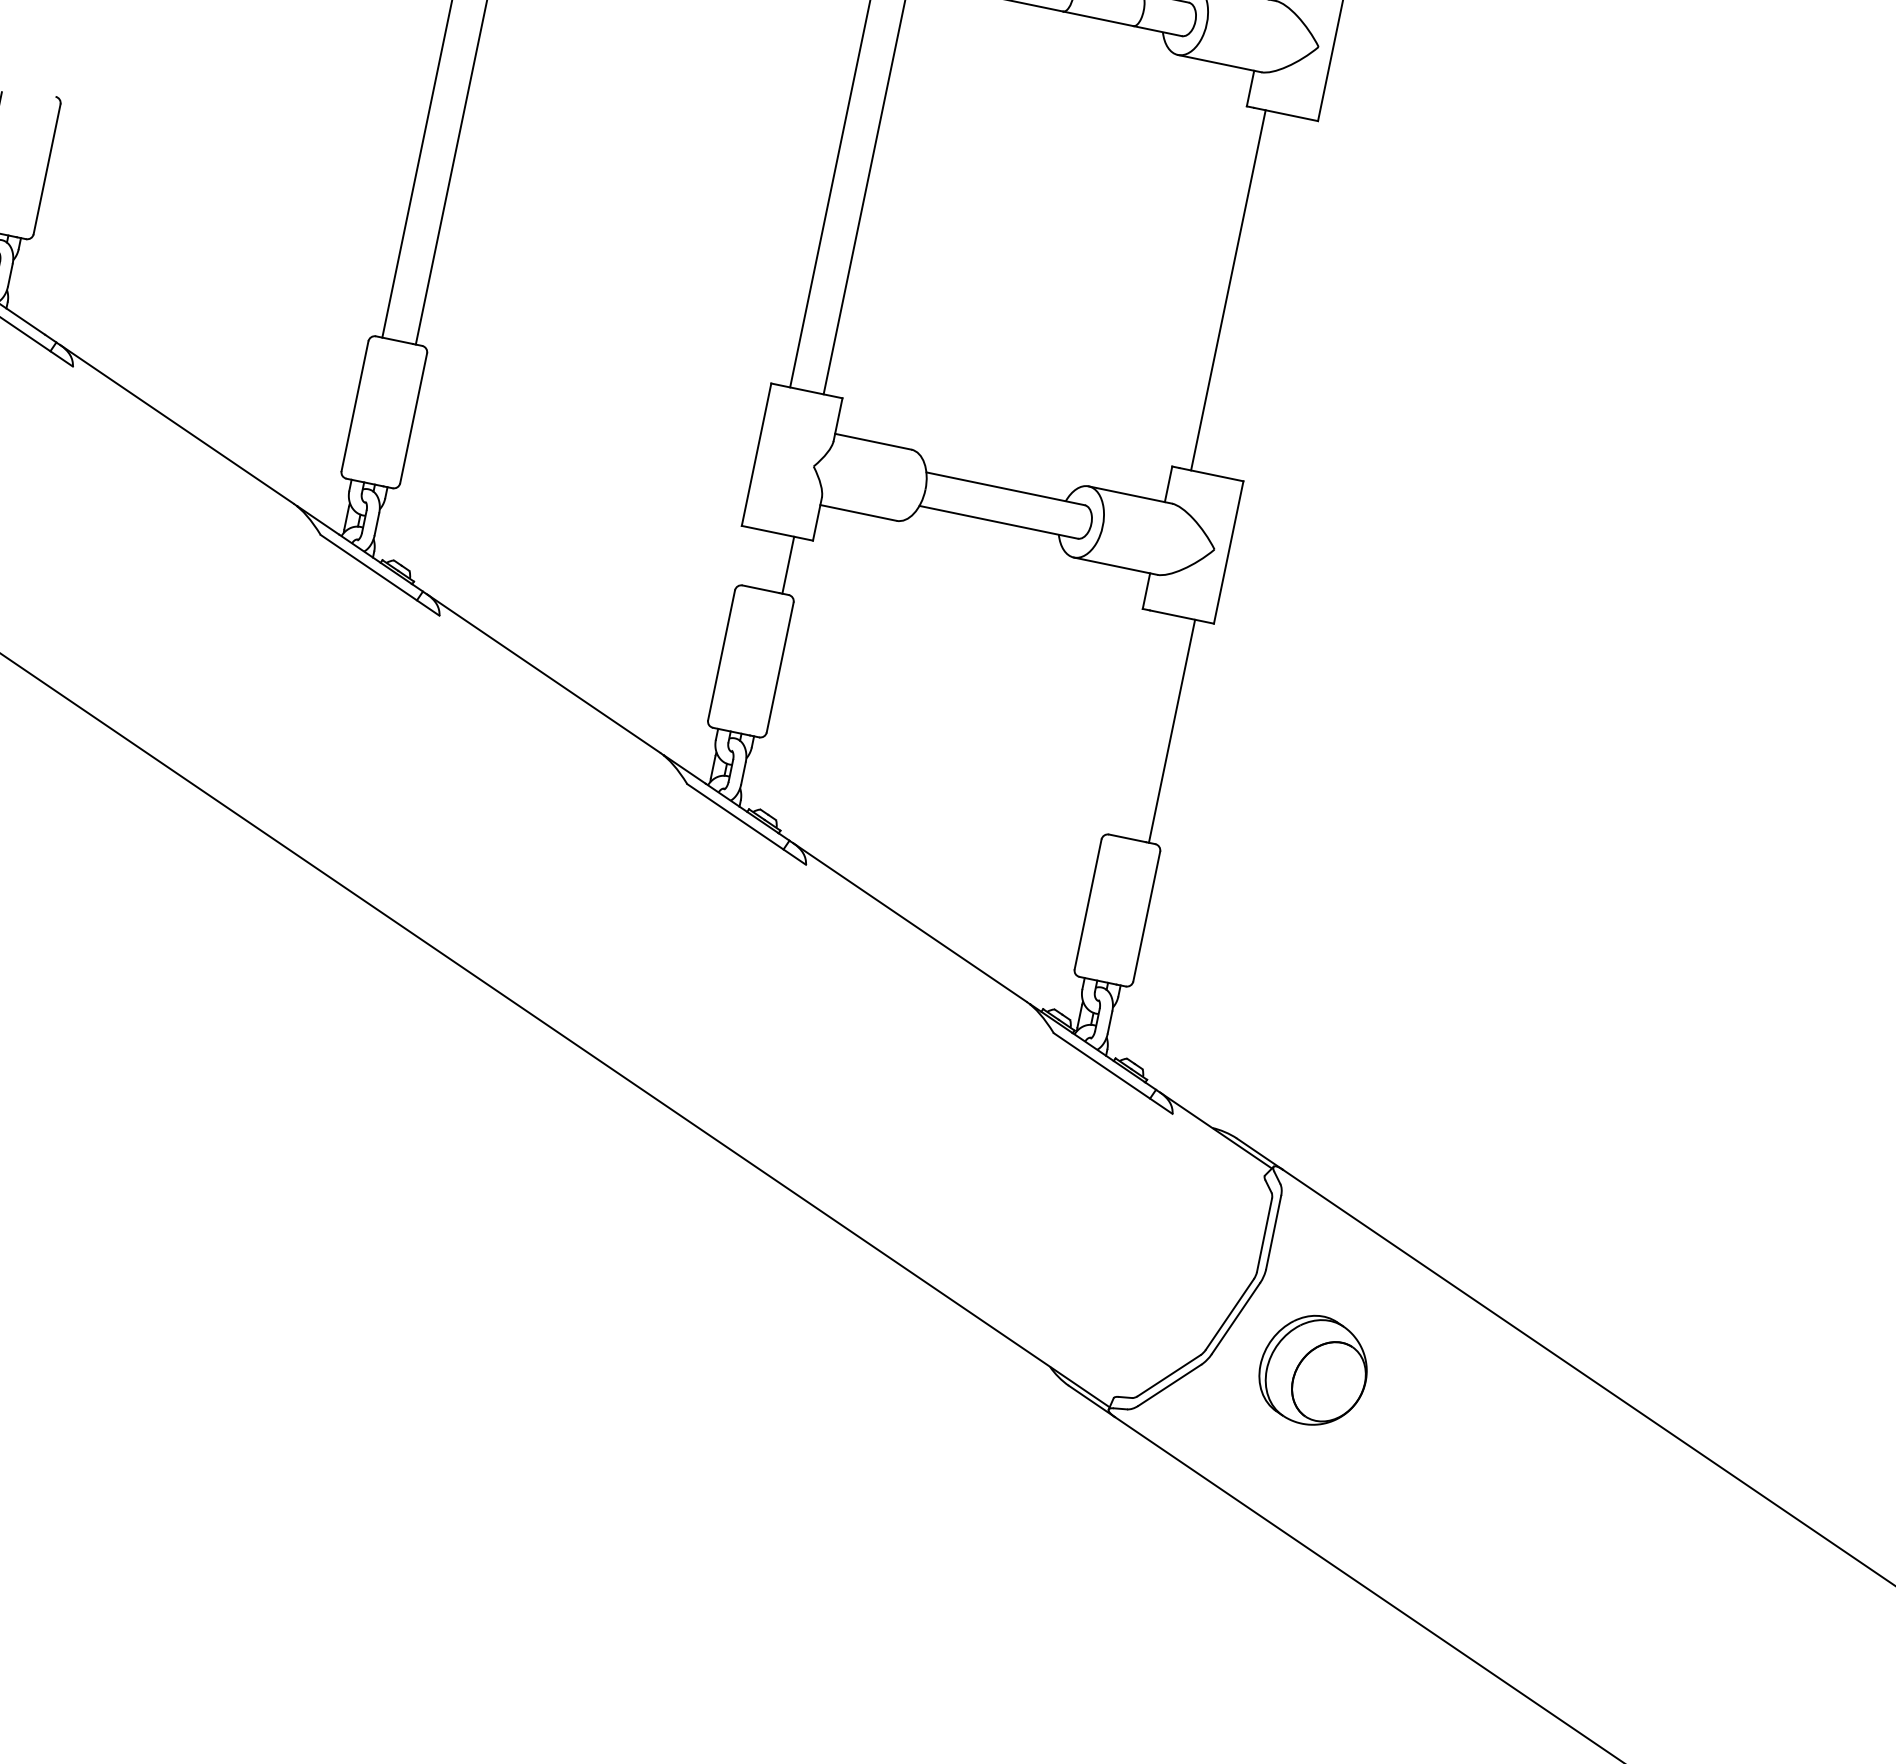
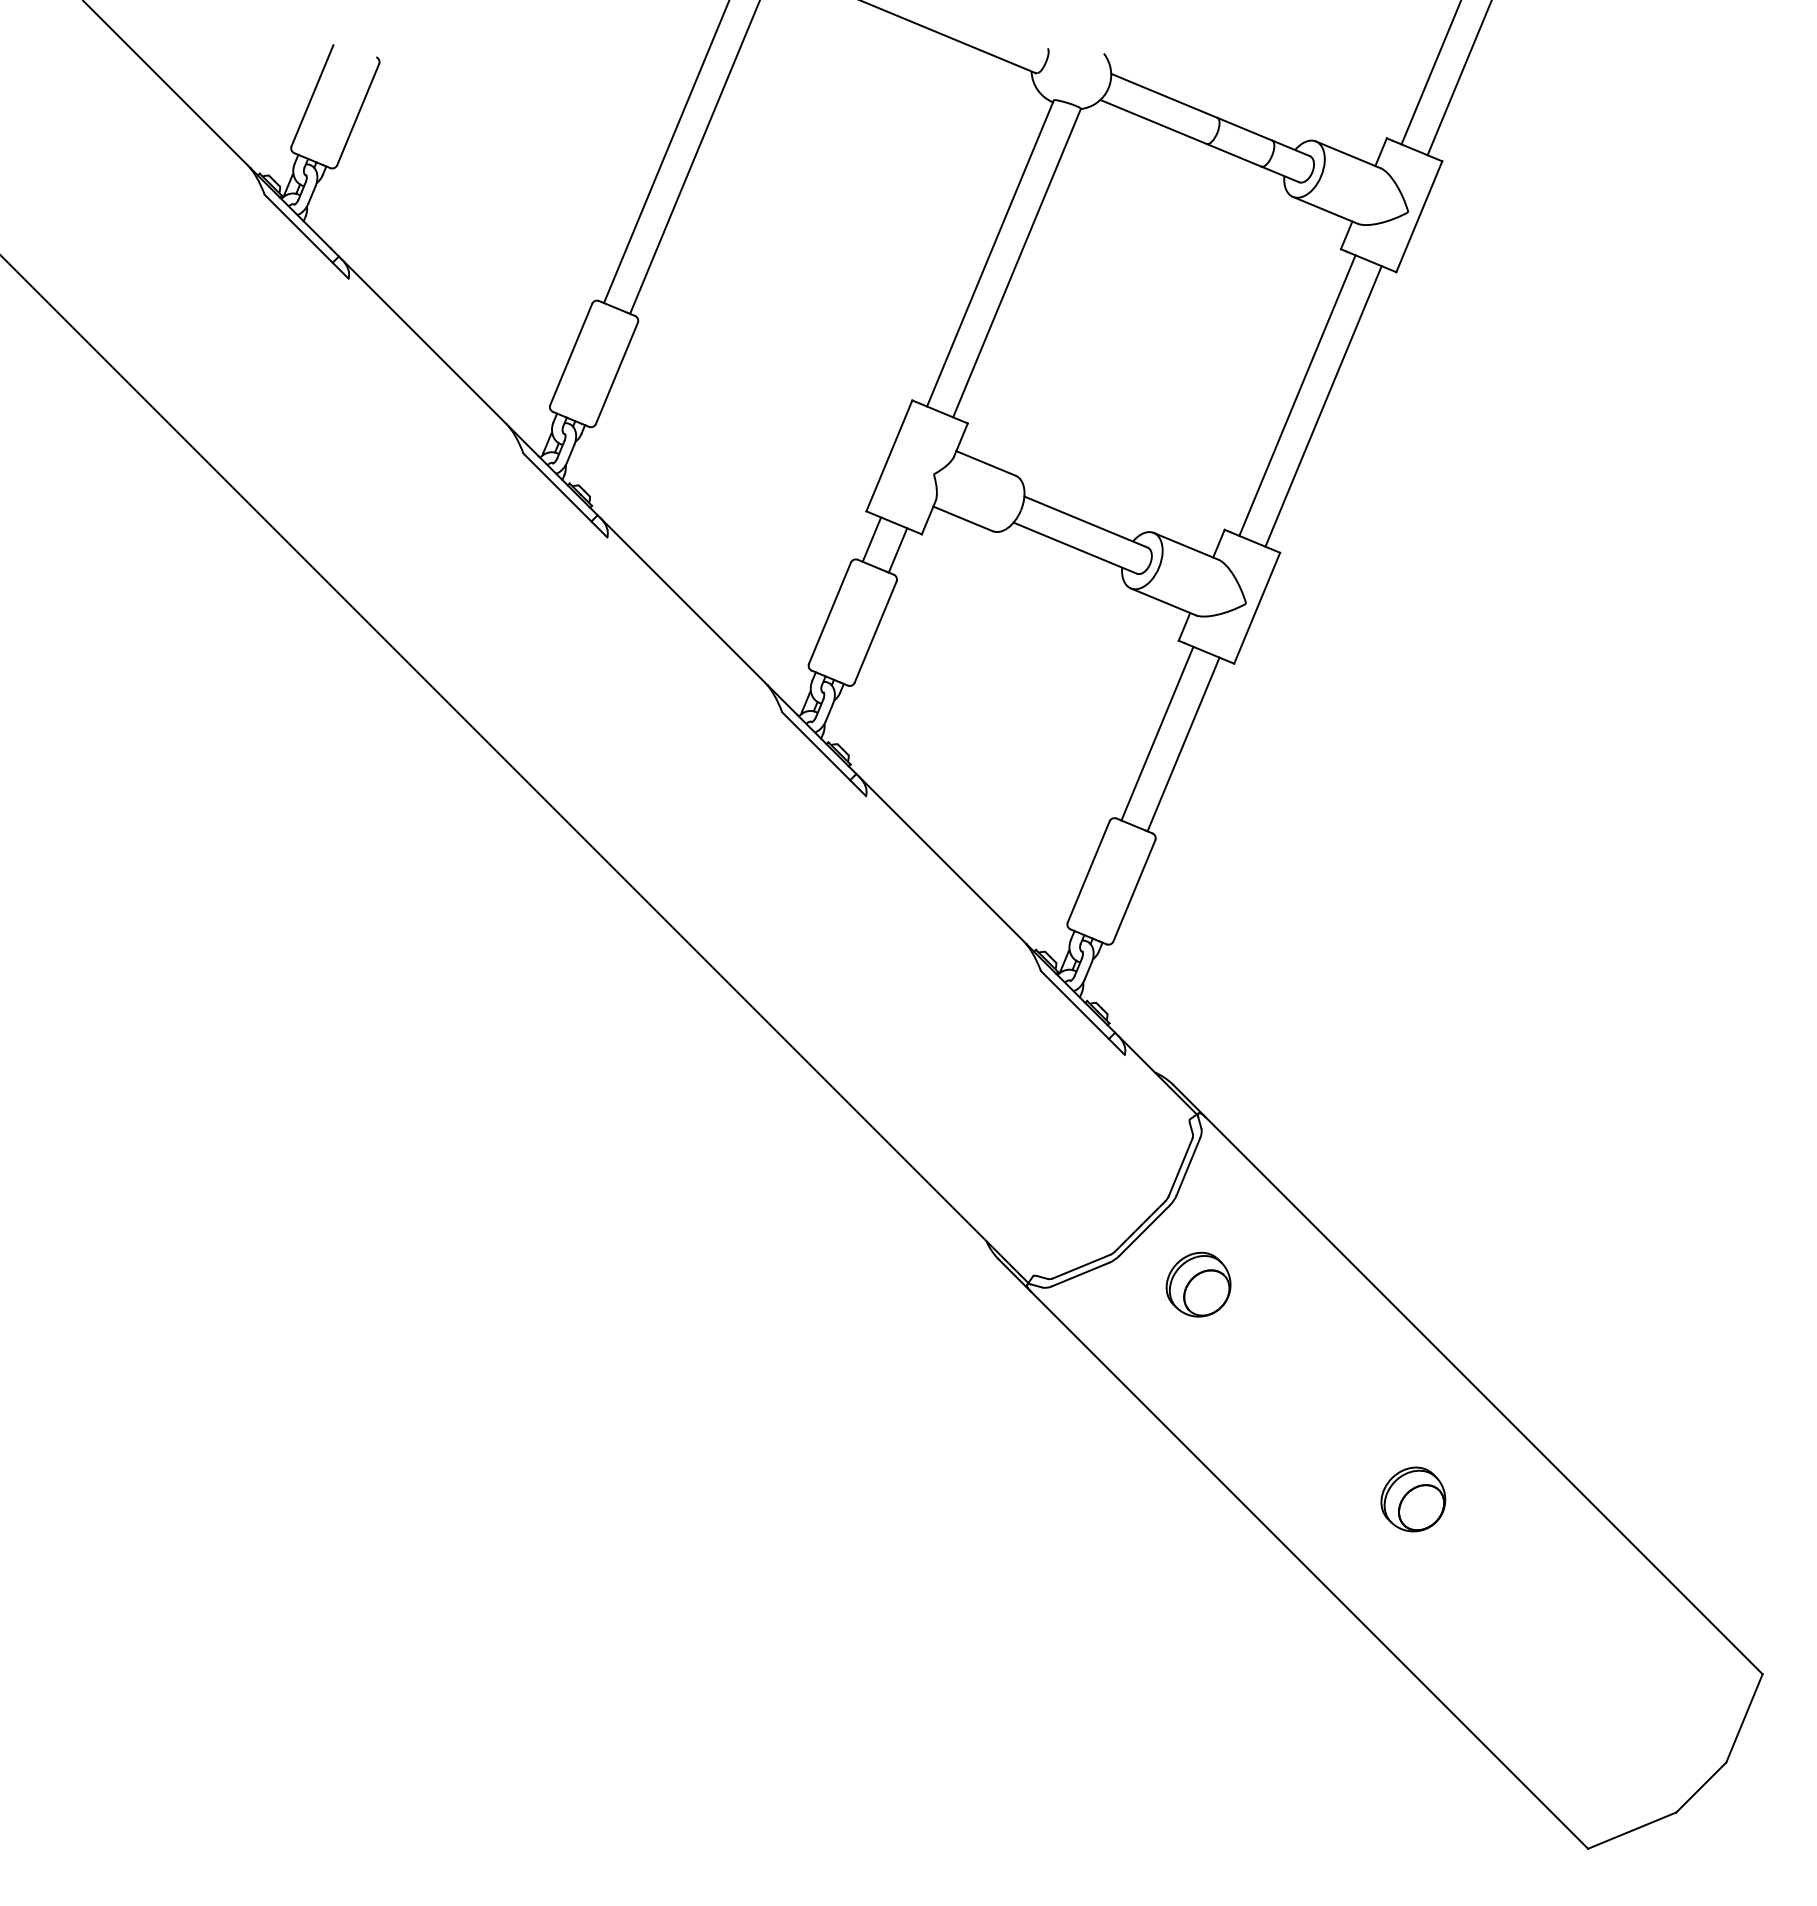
line: (1261, 297) -> (1323, 406), added
line: (754, 558) -> (871, 539), added
line: (1138, 724) -> (1157, 733), added
part: (1312, 1370) -> (1198, 1284), size x0.71
part: (1616, 1577) -> (1413, 1499), added

